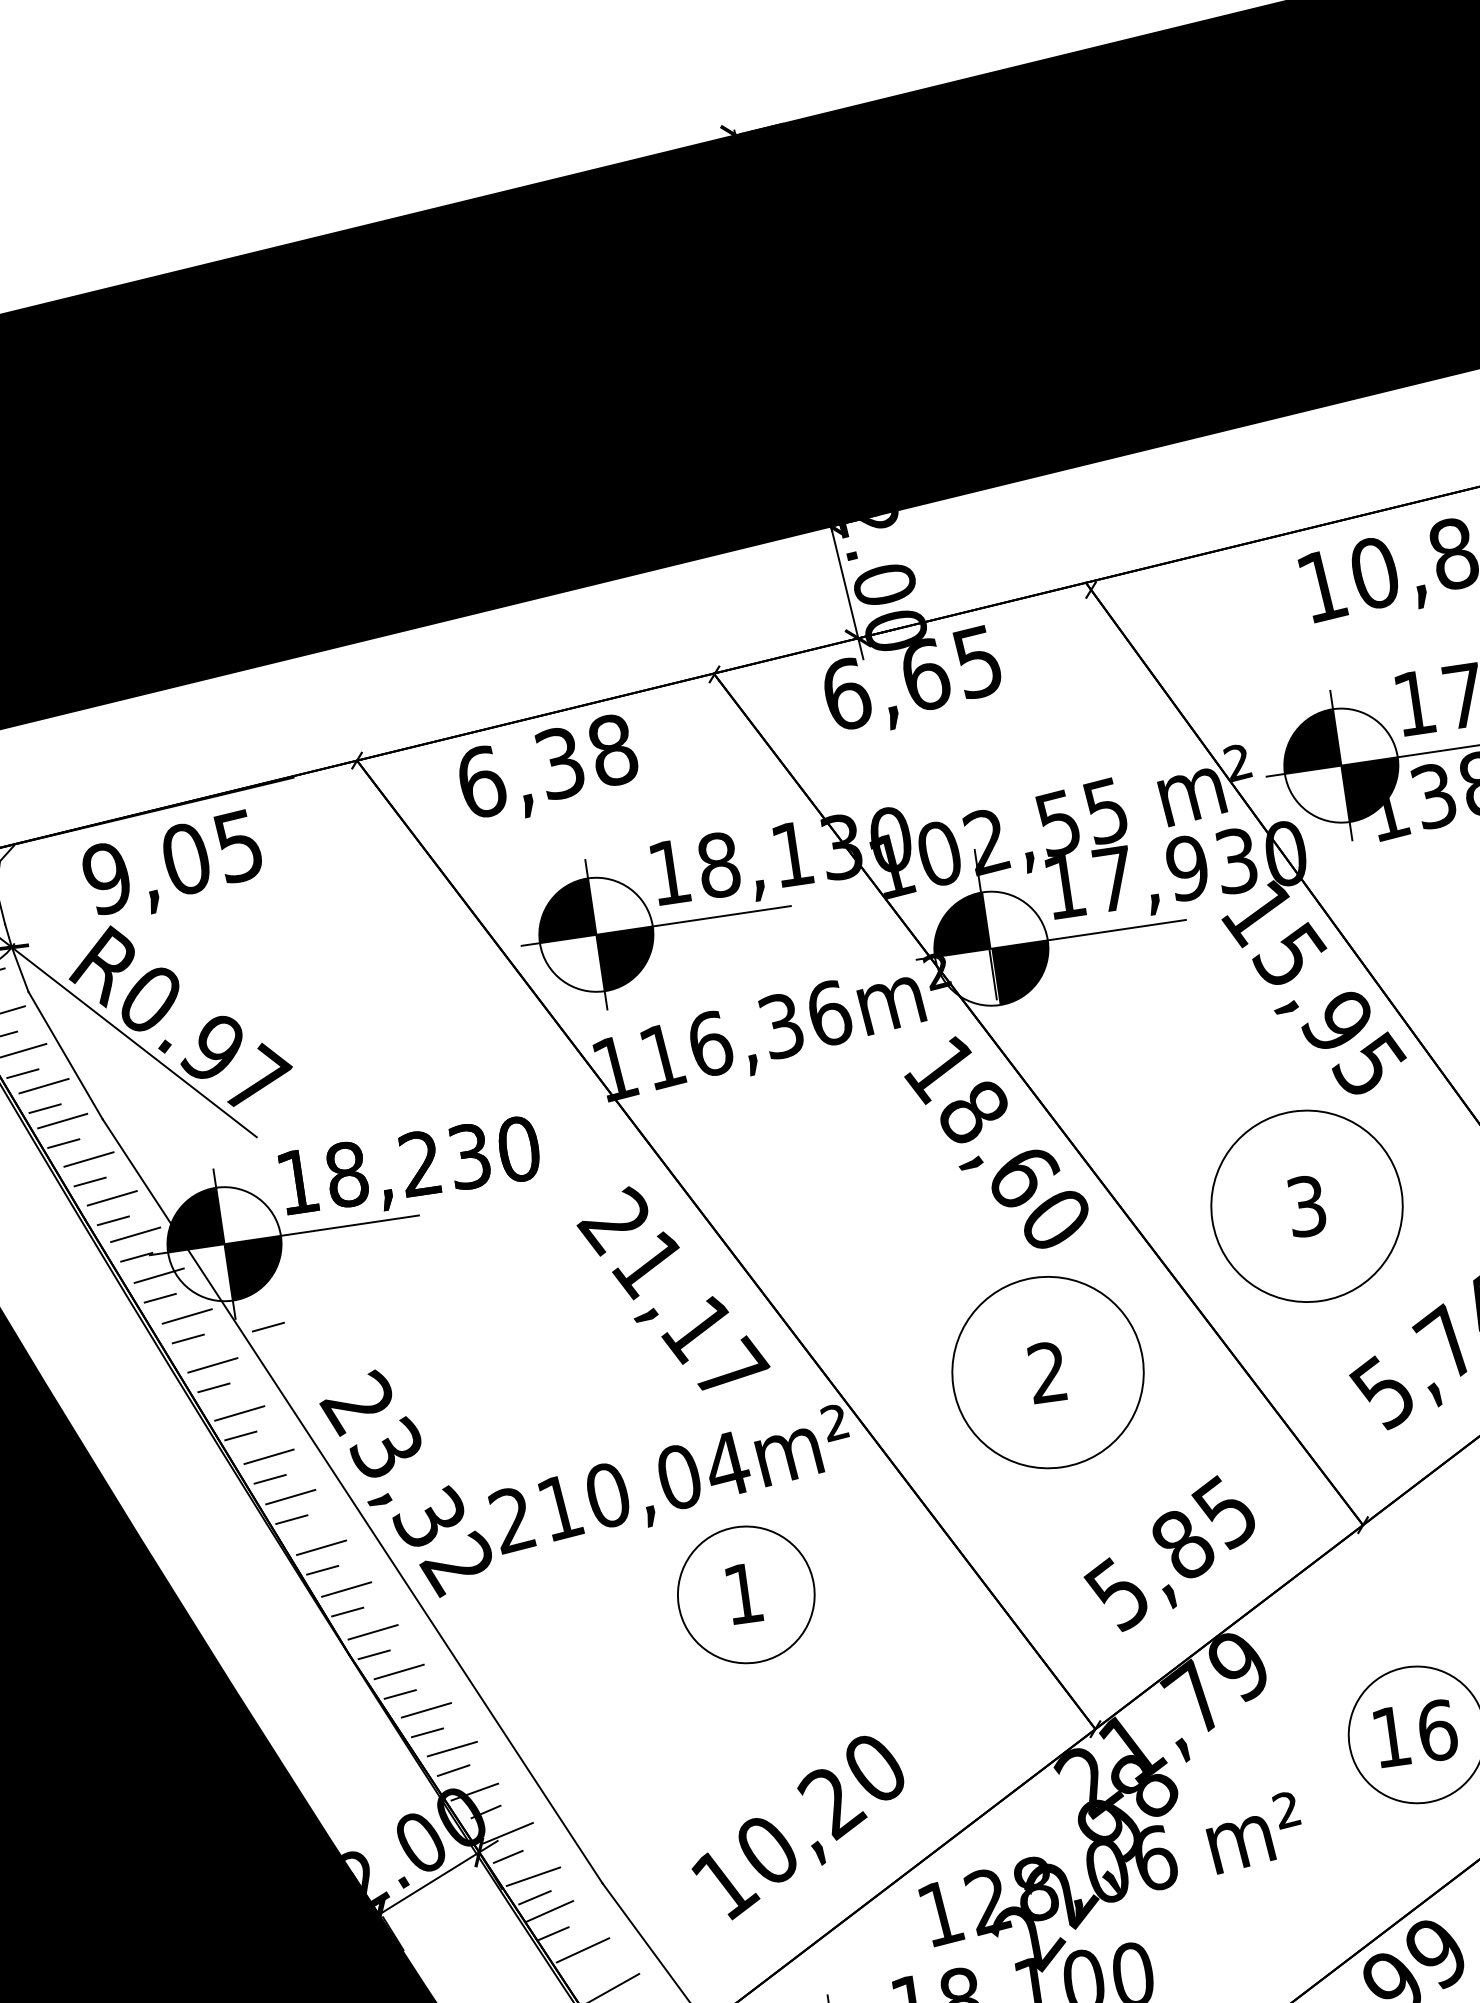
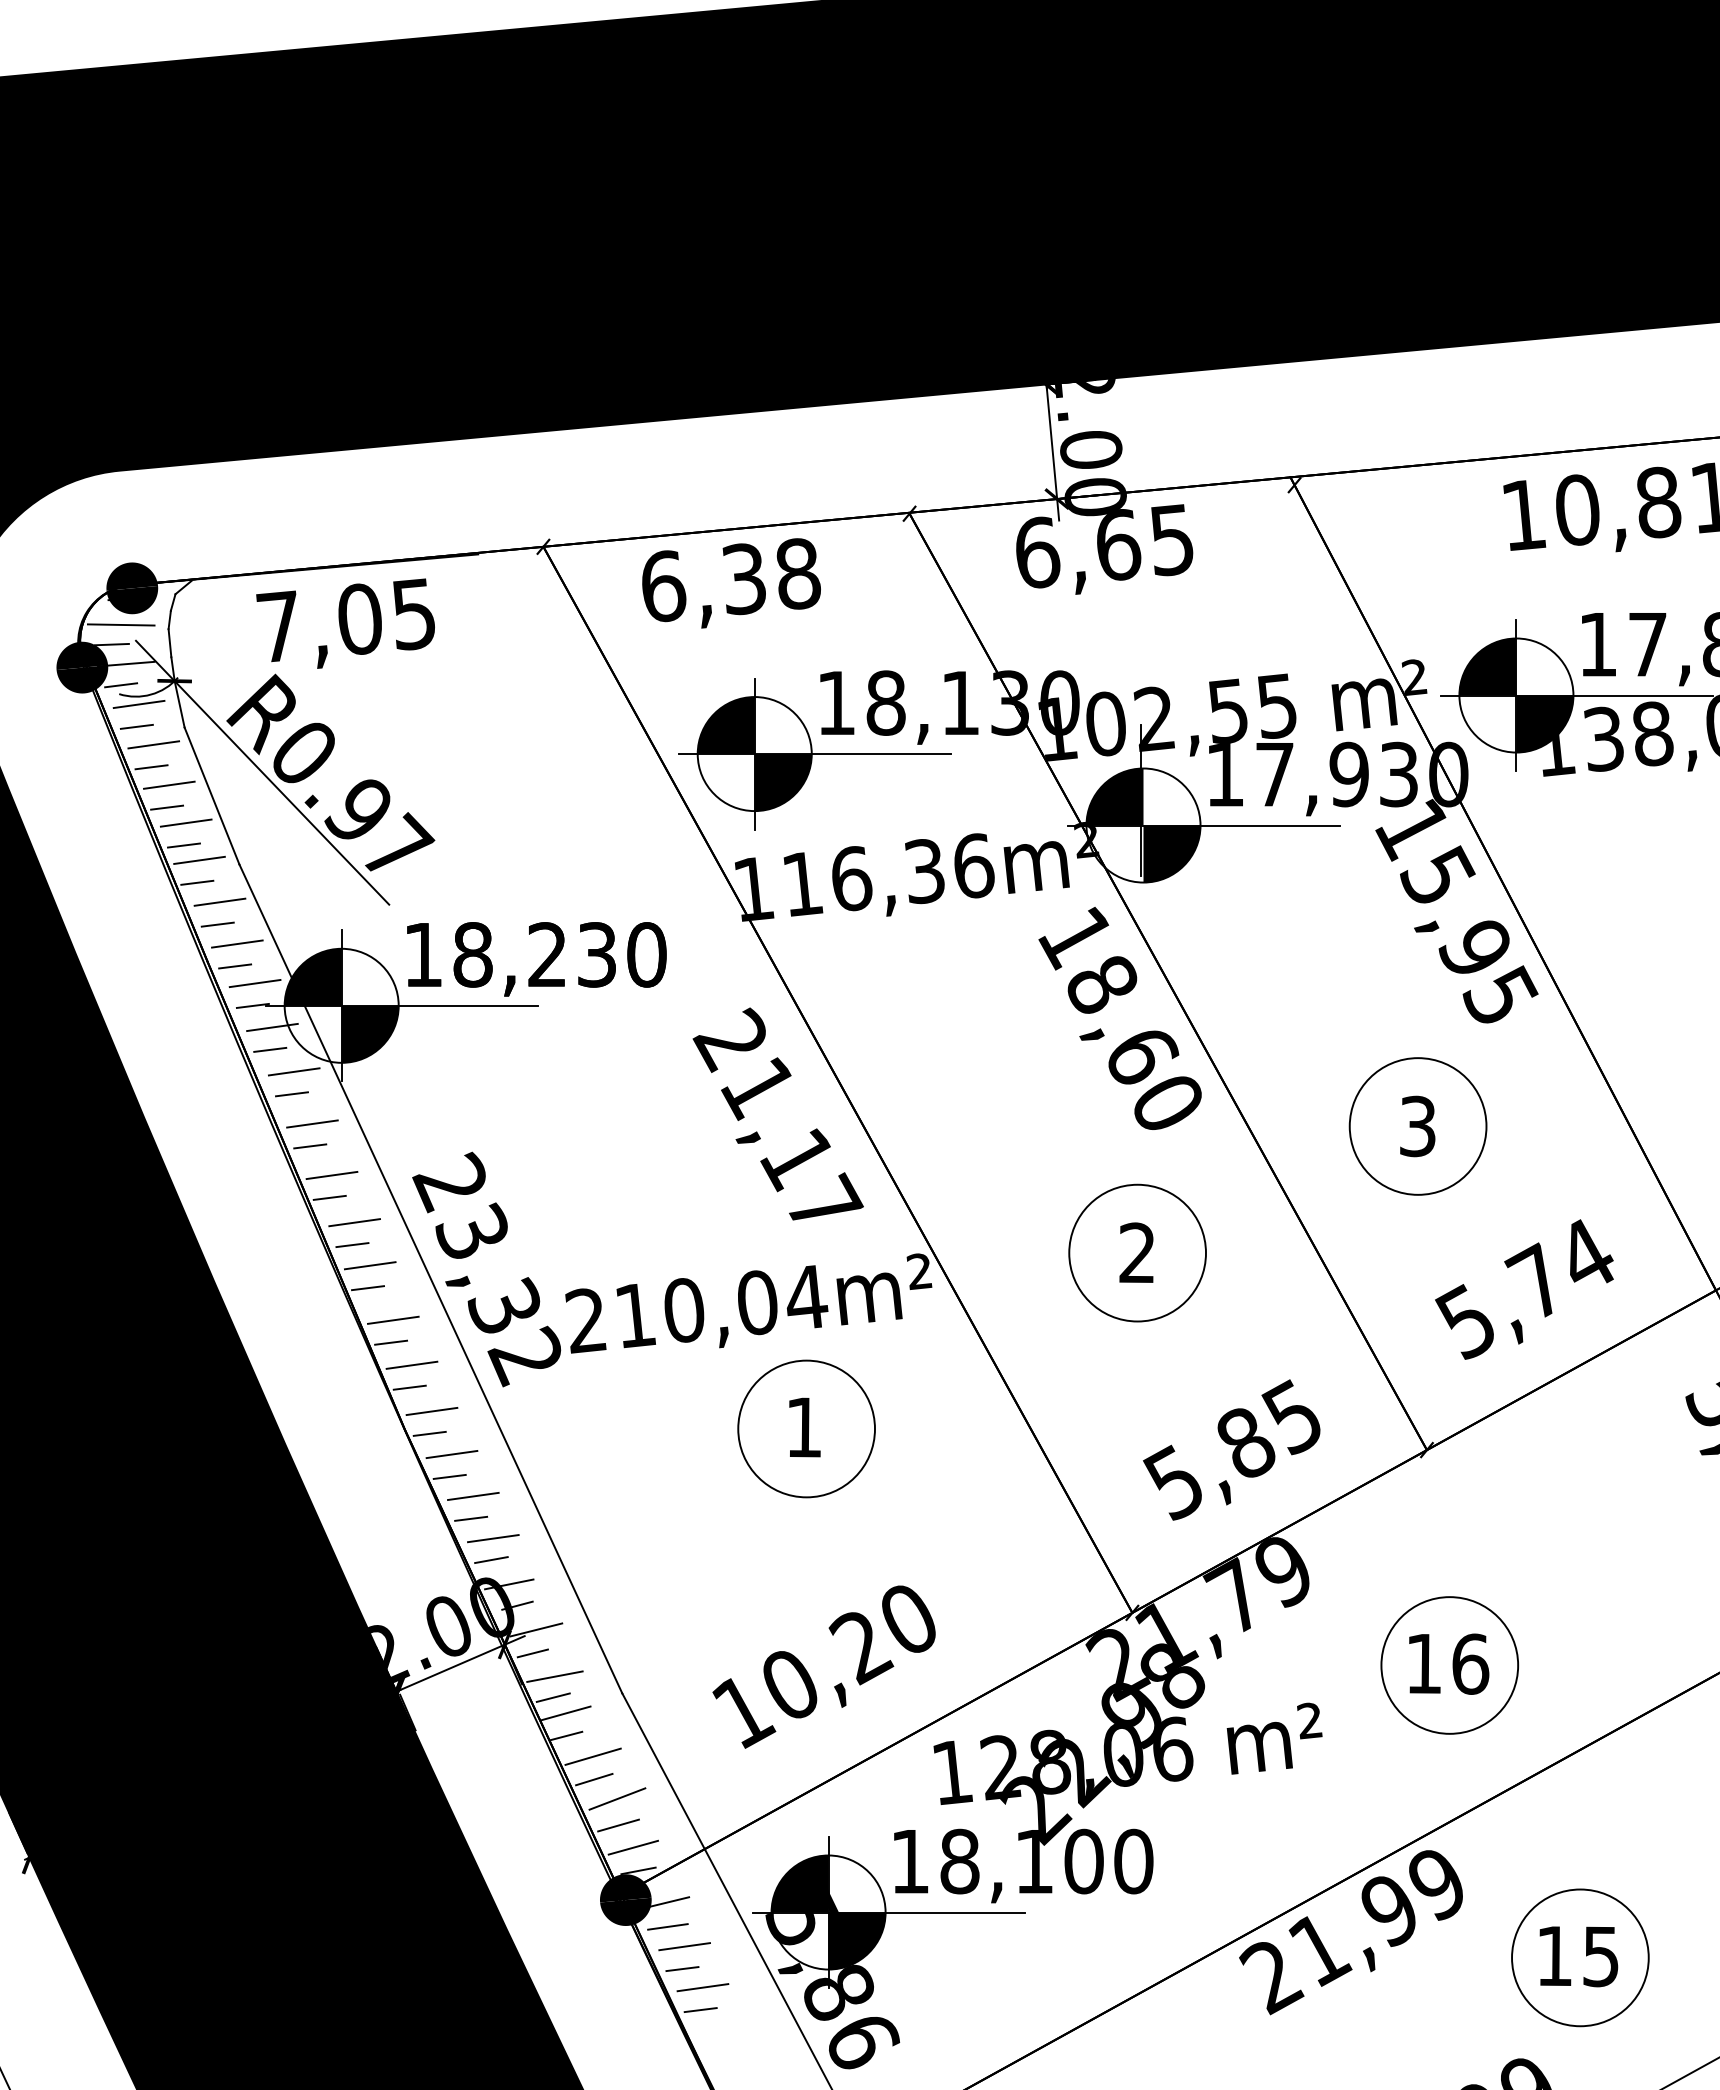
text: (106, 878) -> (278, 626), 9,05 -> 7,05
circle: (1306, 1206) -> (1417, 1126), size x0.71
line: (267, 1327) -> (372, 1094), removed
circle: (1047, 1371) -> (1137, 1252), size x0.71
line: (587, 1972) -> (594, 1779), added

